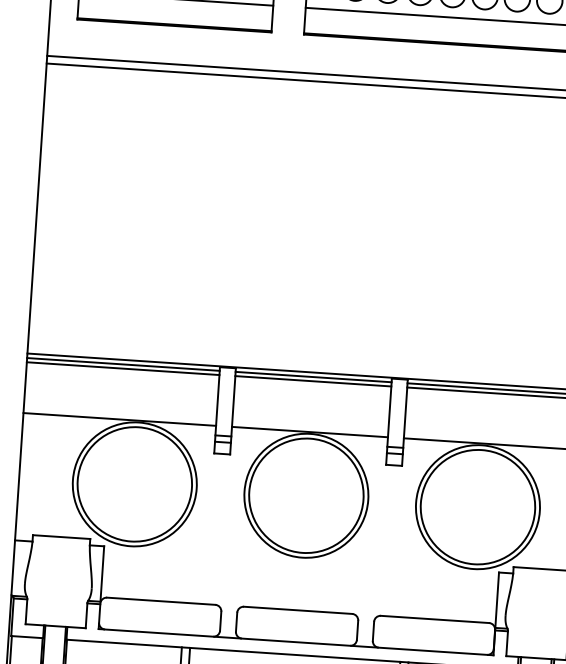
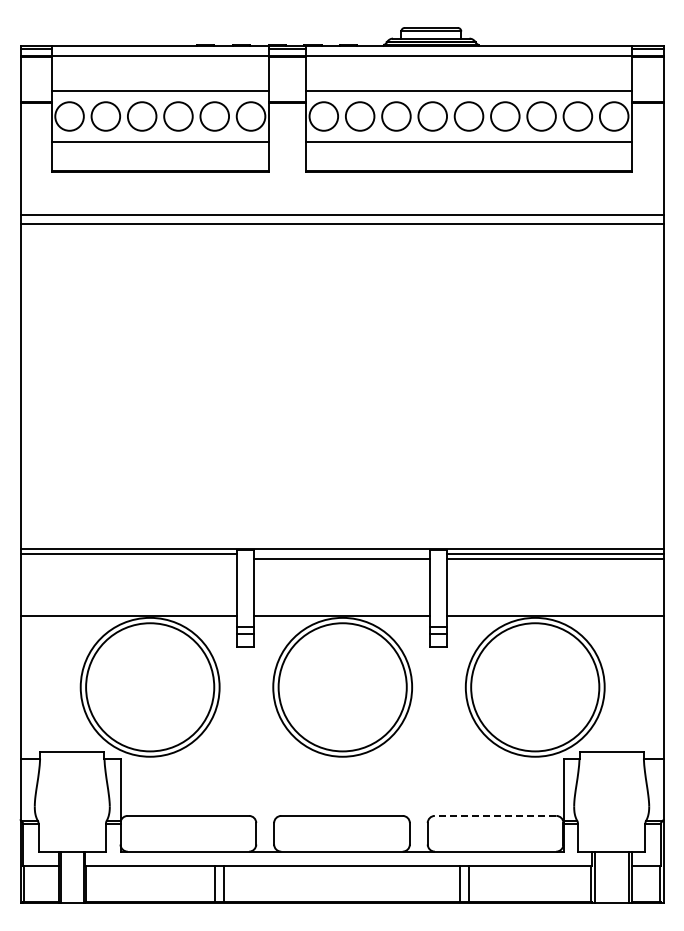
line: (123, 368) -> (128, 558), removed
line: (313, 377) -> (341, 554), removed
line: (434, 619) -> (495, 815), solid -> dashed

